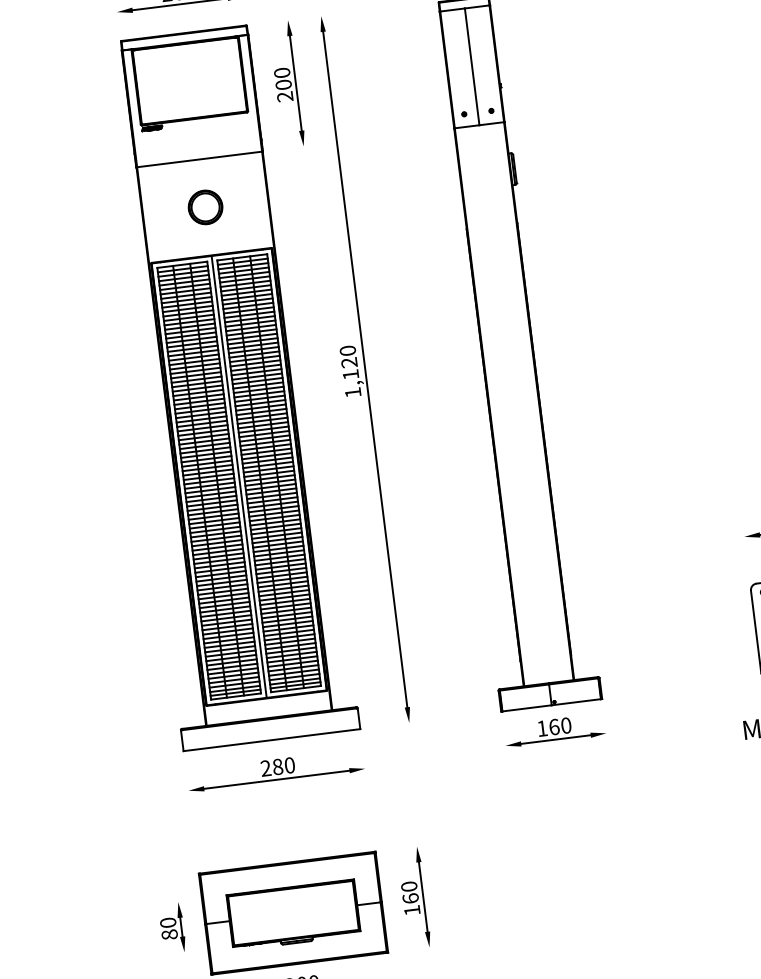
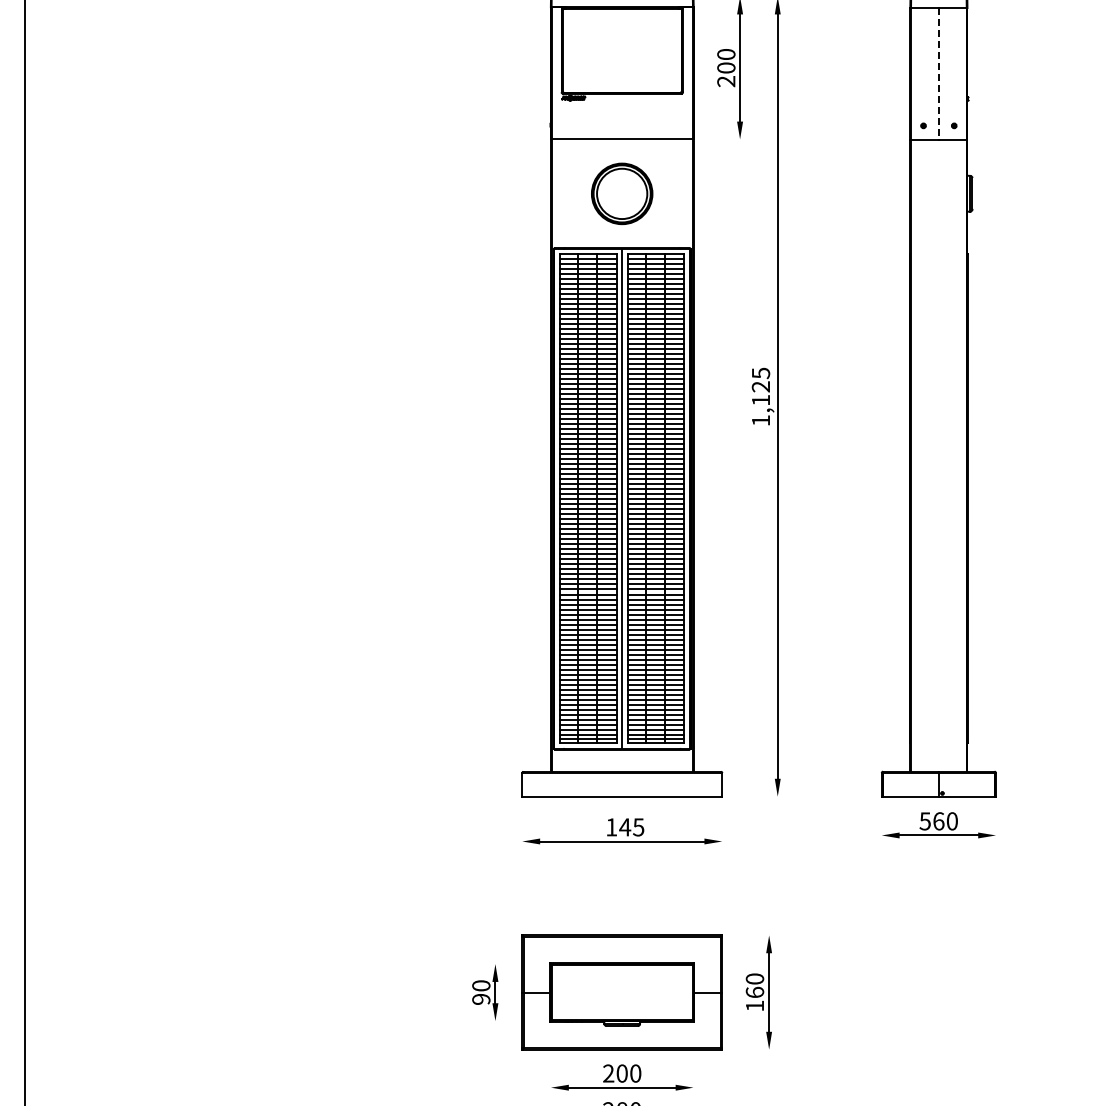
line: (471, 67) -> (938, 74), solid -> dashed
part: (205, 207) -> (622, 193), size x1.6
text: (347, 351) -> (760, 373), 1,120 -> 1,125
text: (541, 728) -> (924, 821), 160 -> 560
text: (278, 767) -> (625, 827), 280 -> 145
text: (169, 933) -> (481, 998), 80 -> 90

